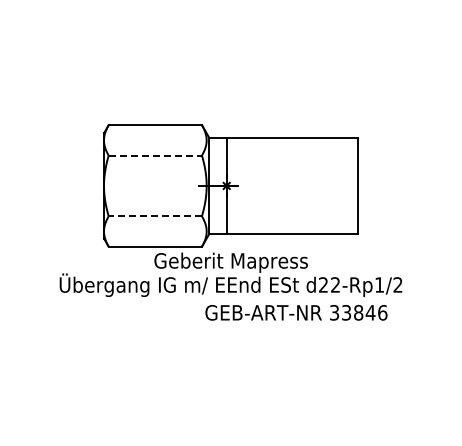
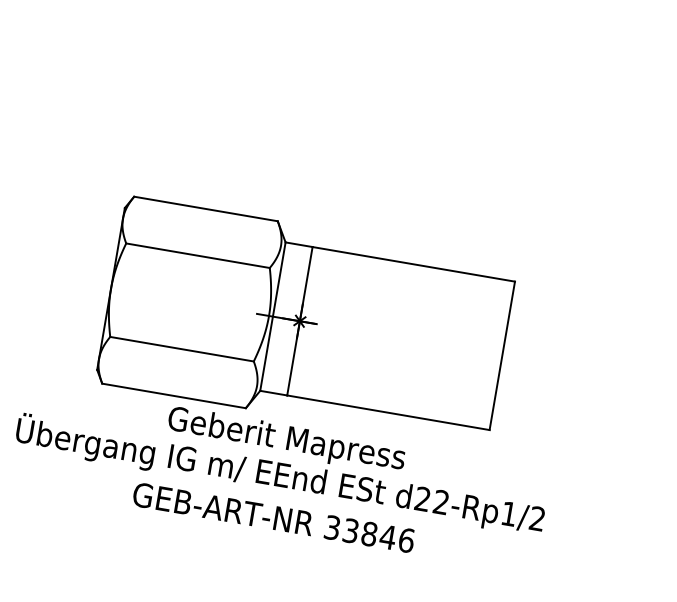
line: (155, 155) -> (198, 255), dashed -> solid
line: (155, 216) -> (182, 349), dashed -> solid
text: (296, 312) -> (273, 517), moved

